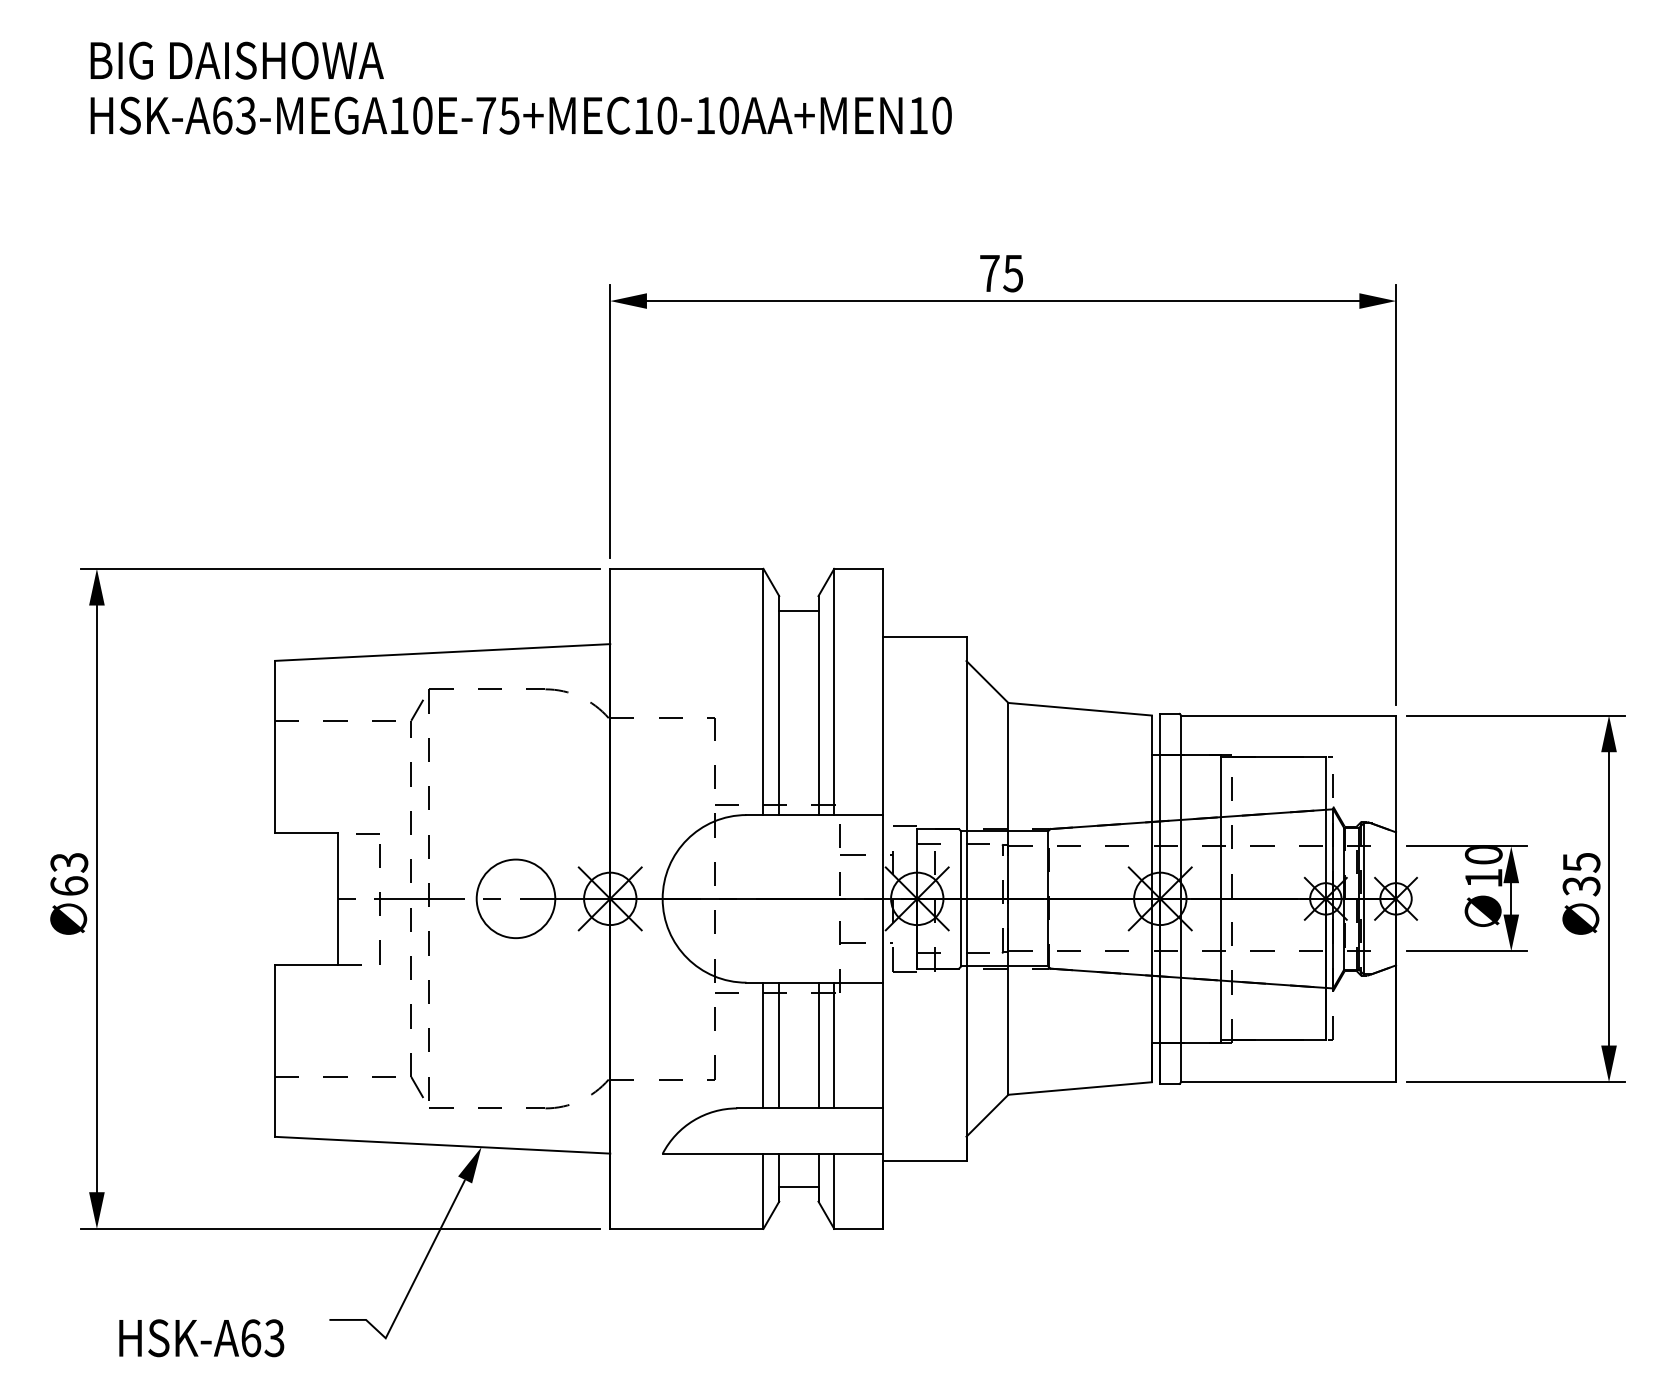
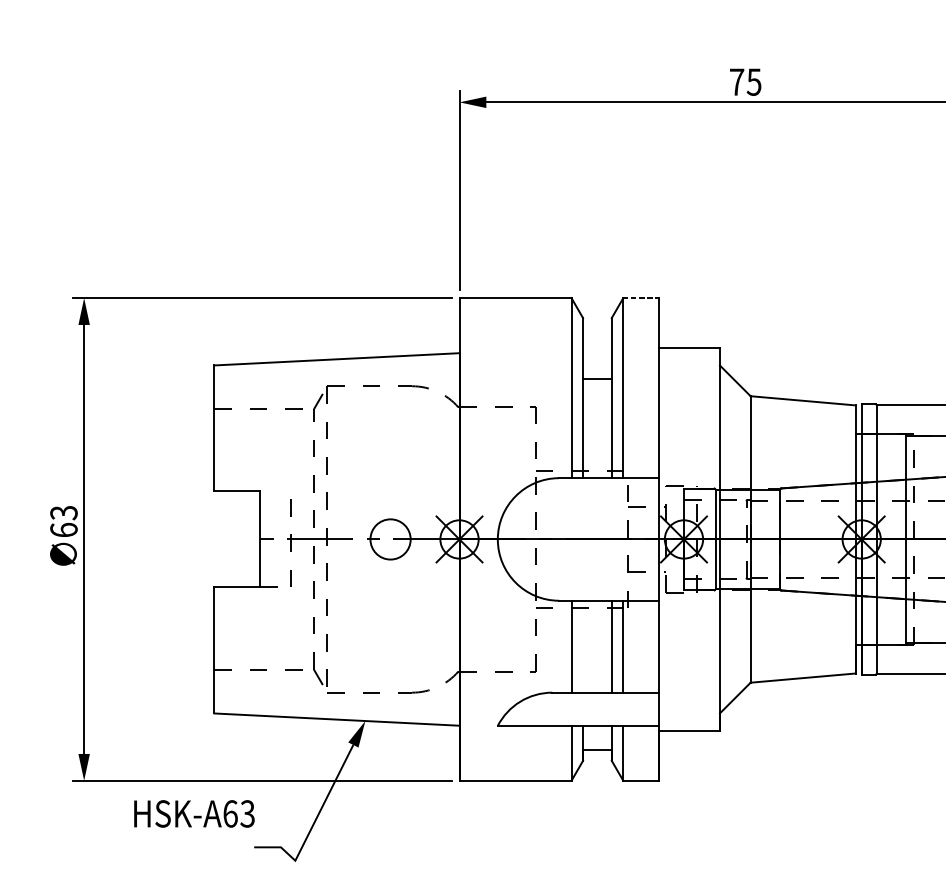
line: (858, 568) -> (641, 297), solid -> dashed
line: (798, 610) -> (597, 379), moved
line: (367, 833) -> (282, 491), removed
circle: (515, 898) -> (390, 539), size x0.7
line: (779, 1045) -> (583, 646), removed
text: (201, 1338) -> (194, 814), moved

